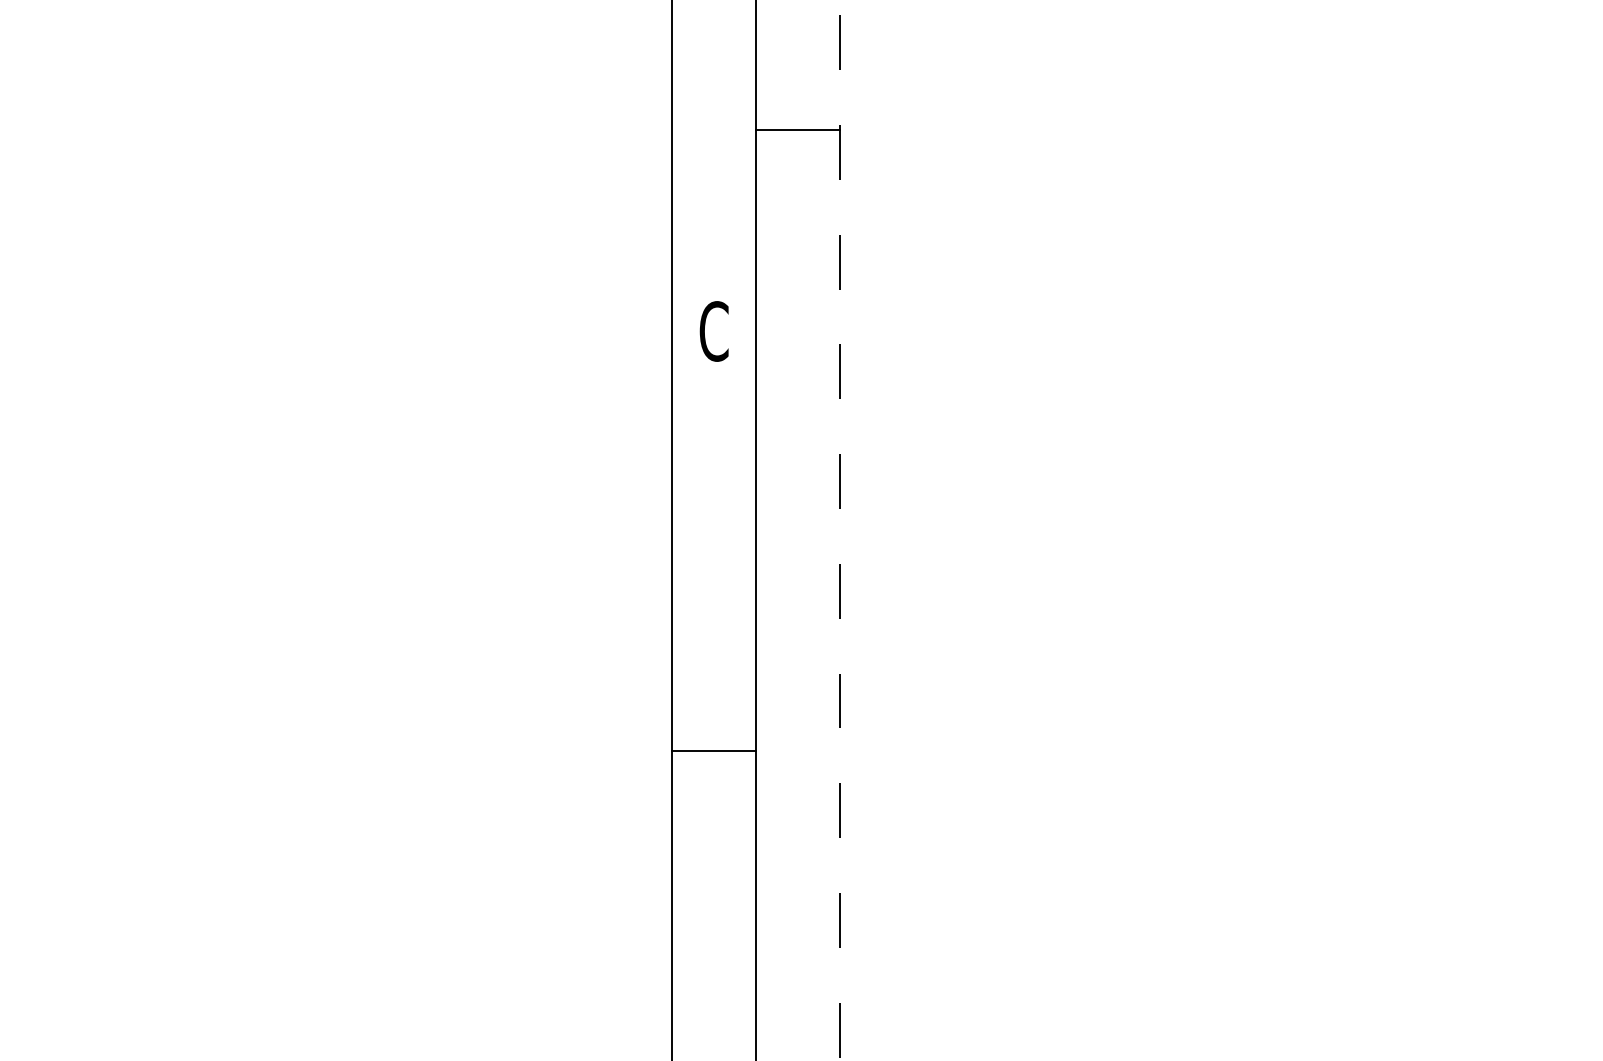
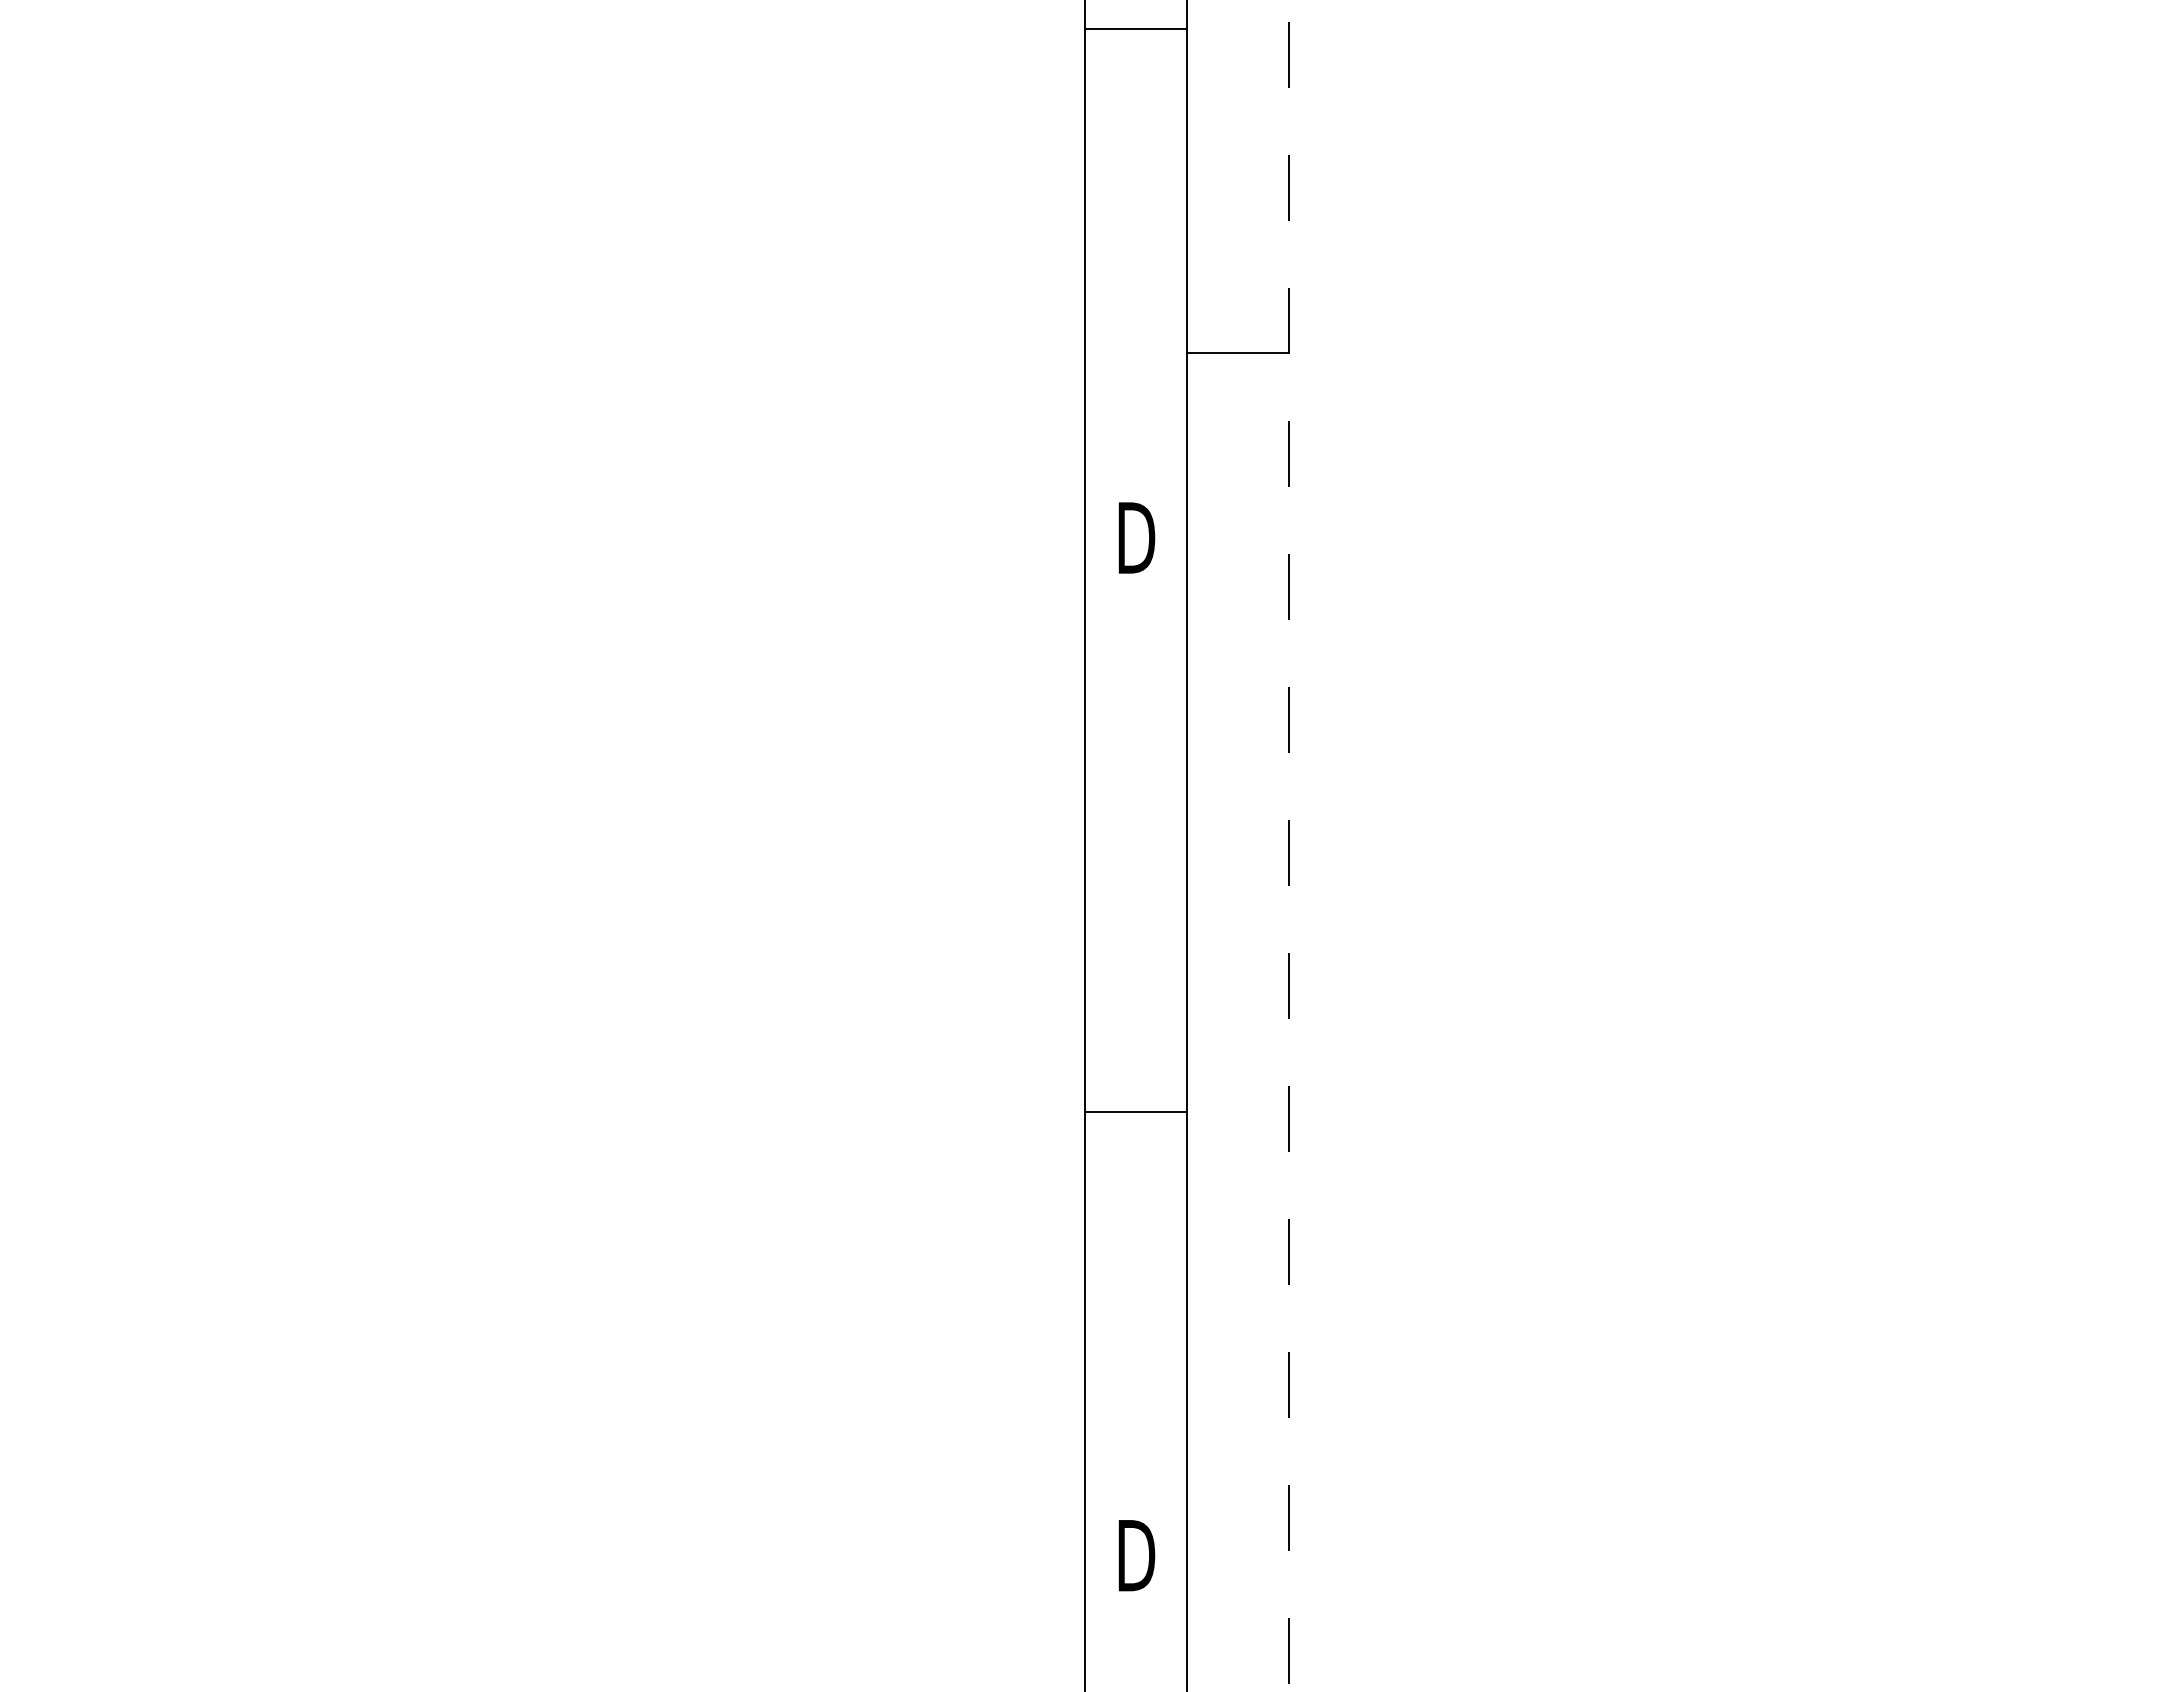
line: (797, 129) -> (1237, 352), moved
text: (714, 331) -> (1136, 537), C -> D
line: (713, 750) -> (1135, 1111), moved

